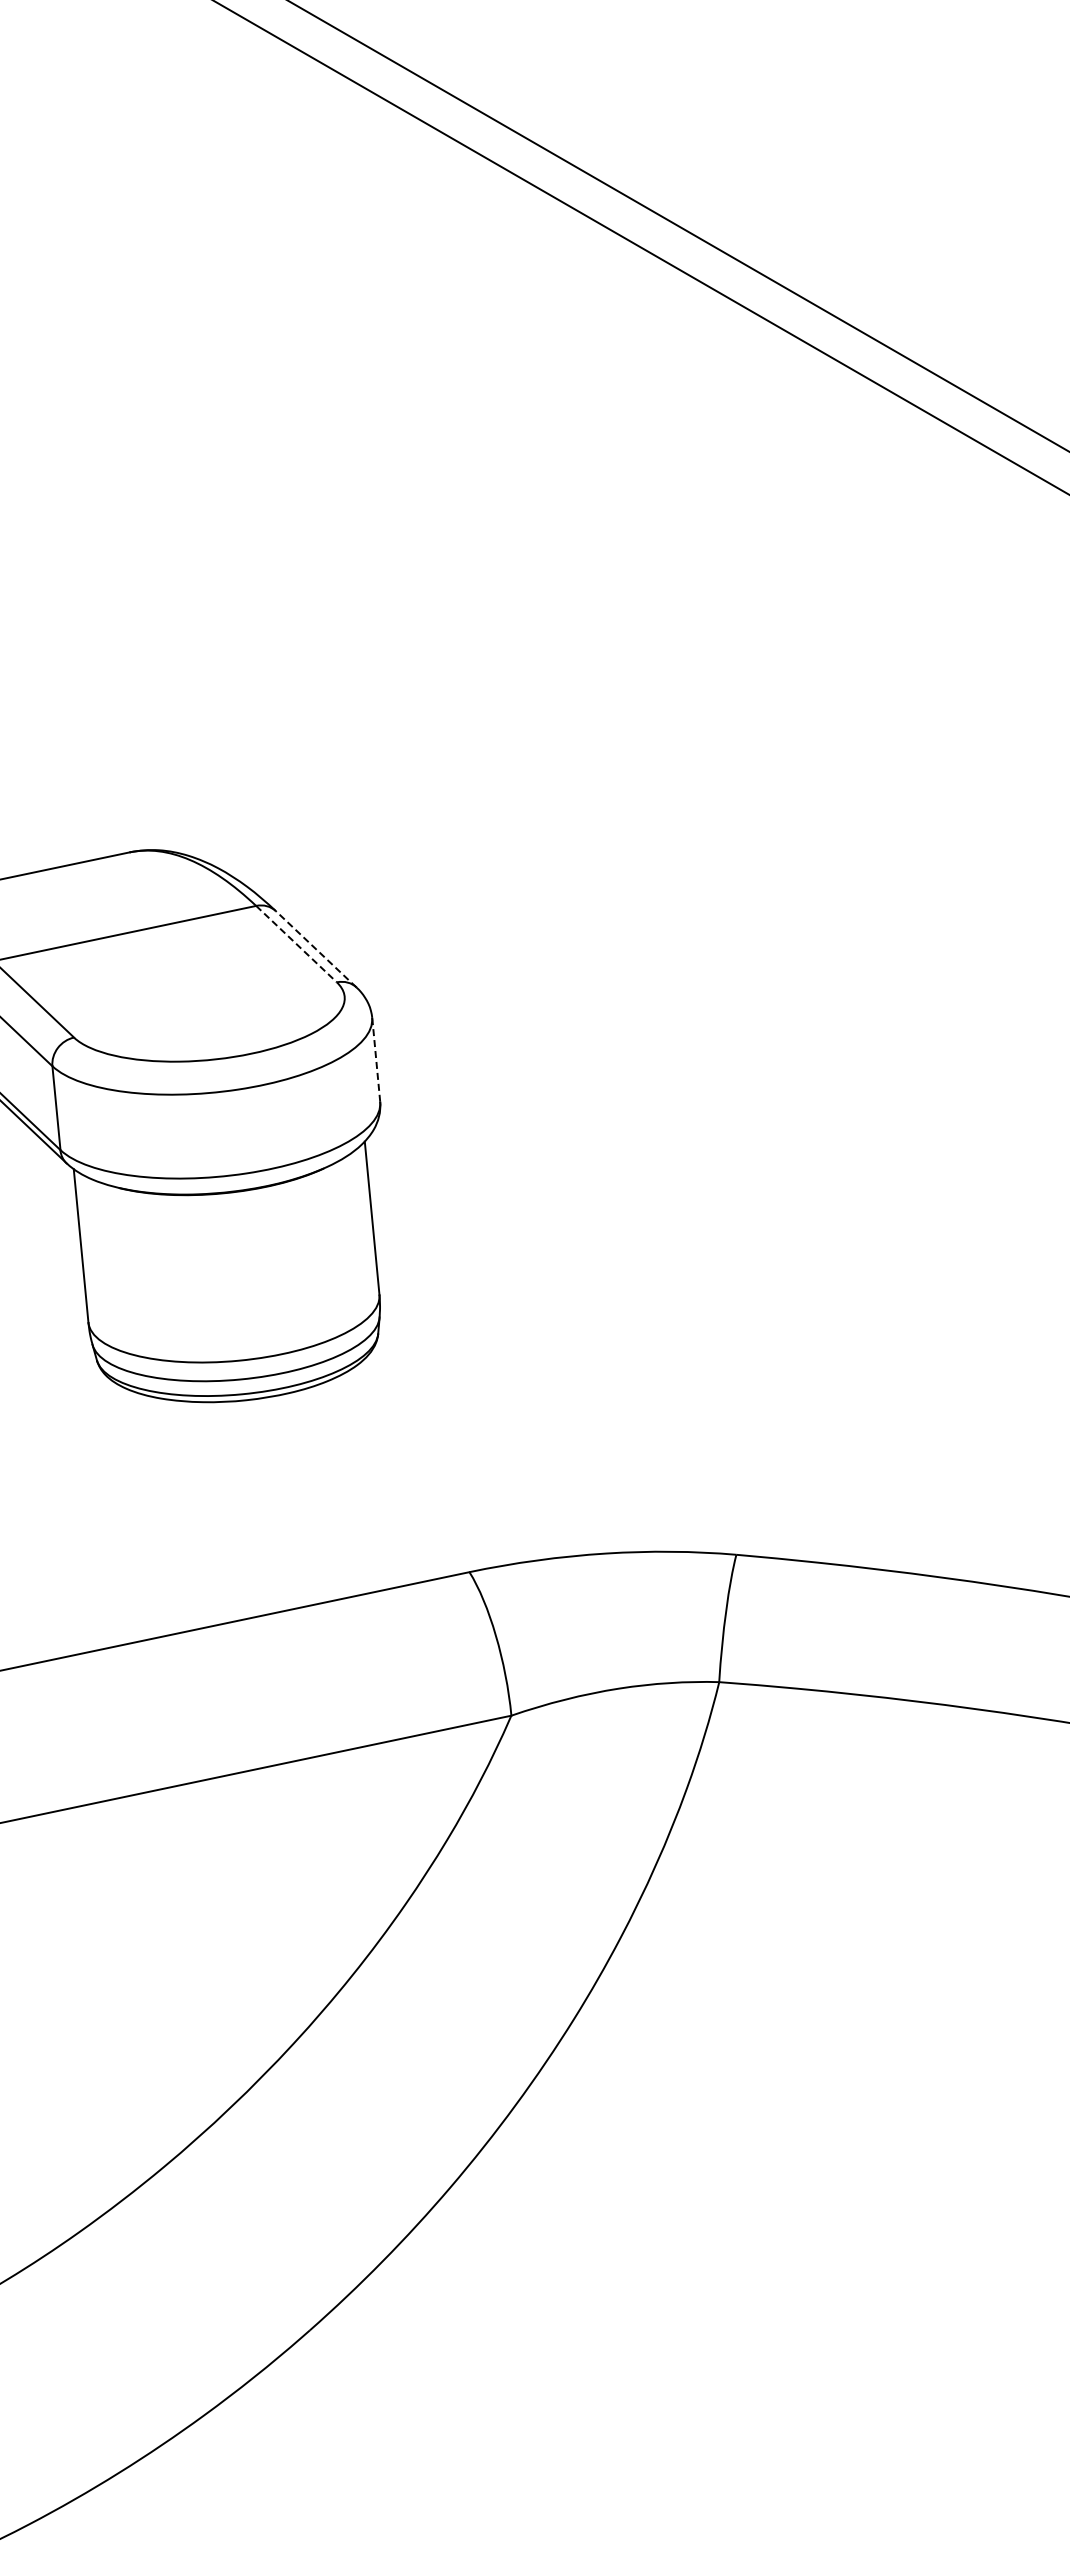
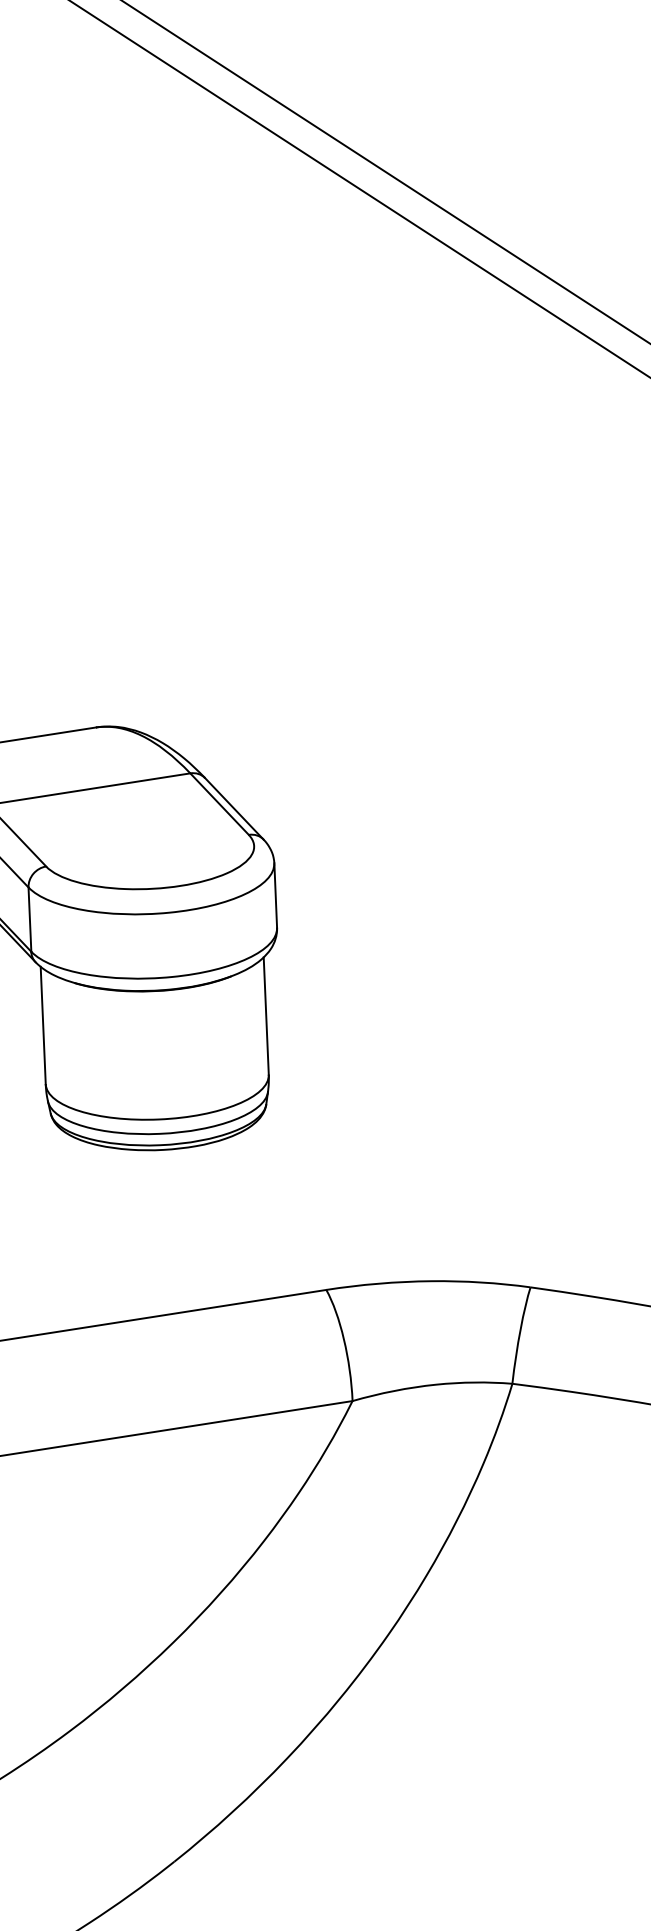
line: (296, 944) -> (219, 804), dashed -> solid
line: (316, 949) -> (234, 809), dashed -> solid
line: (376, 1059) -> (275, 895), dashed -> solid

